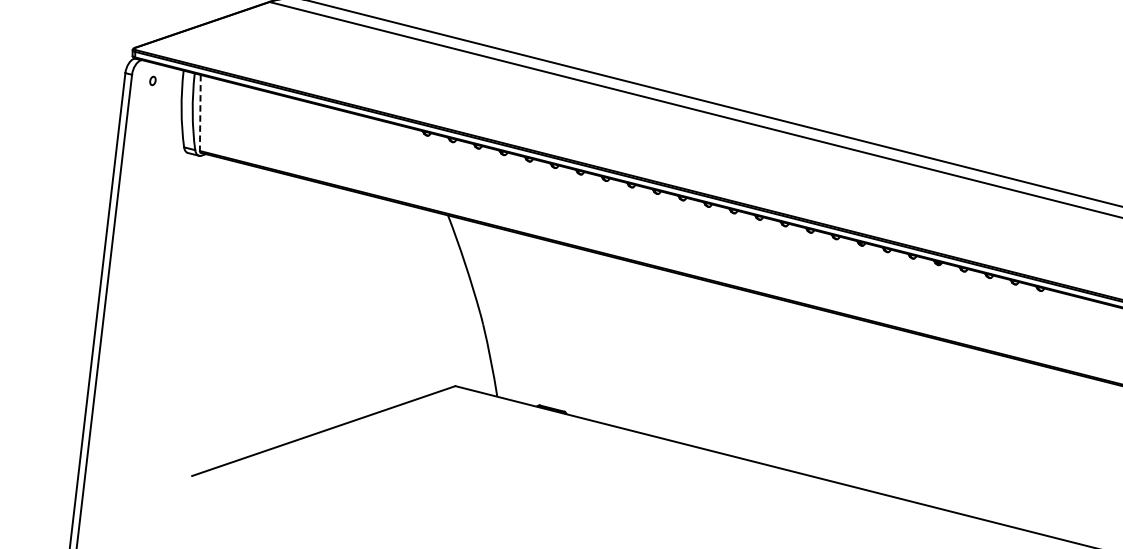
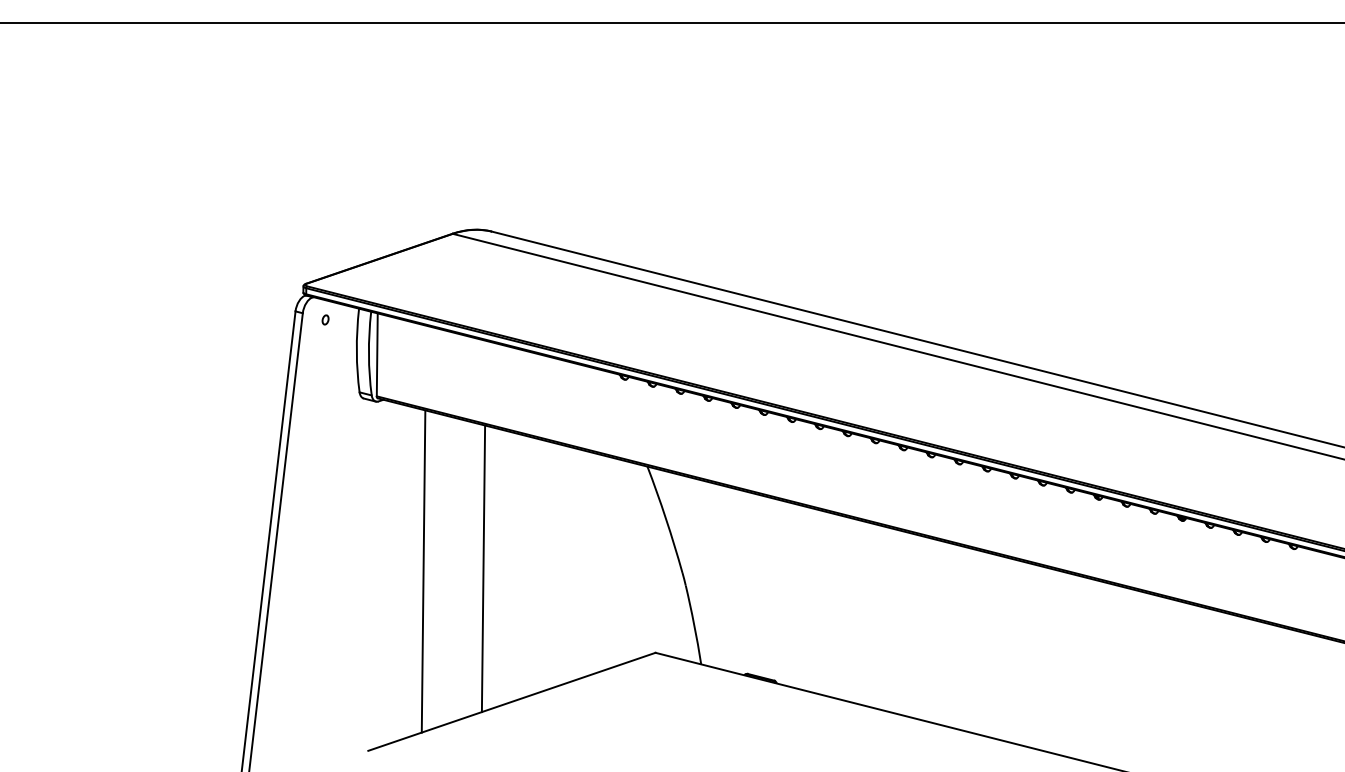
line: (200, 113) -> (377, 355), dashed -> solid
line: (297, 308) -> (483, 568), added
line: (242, 311) -> (423, 571), added

